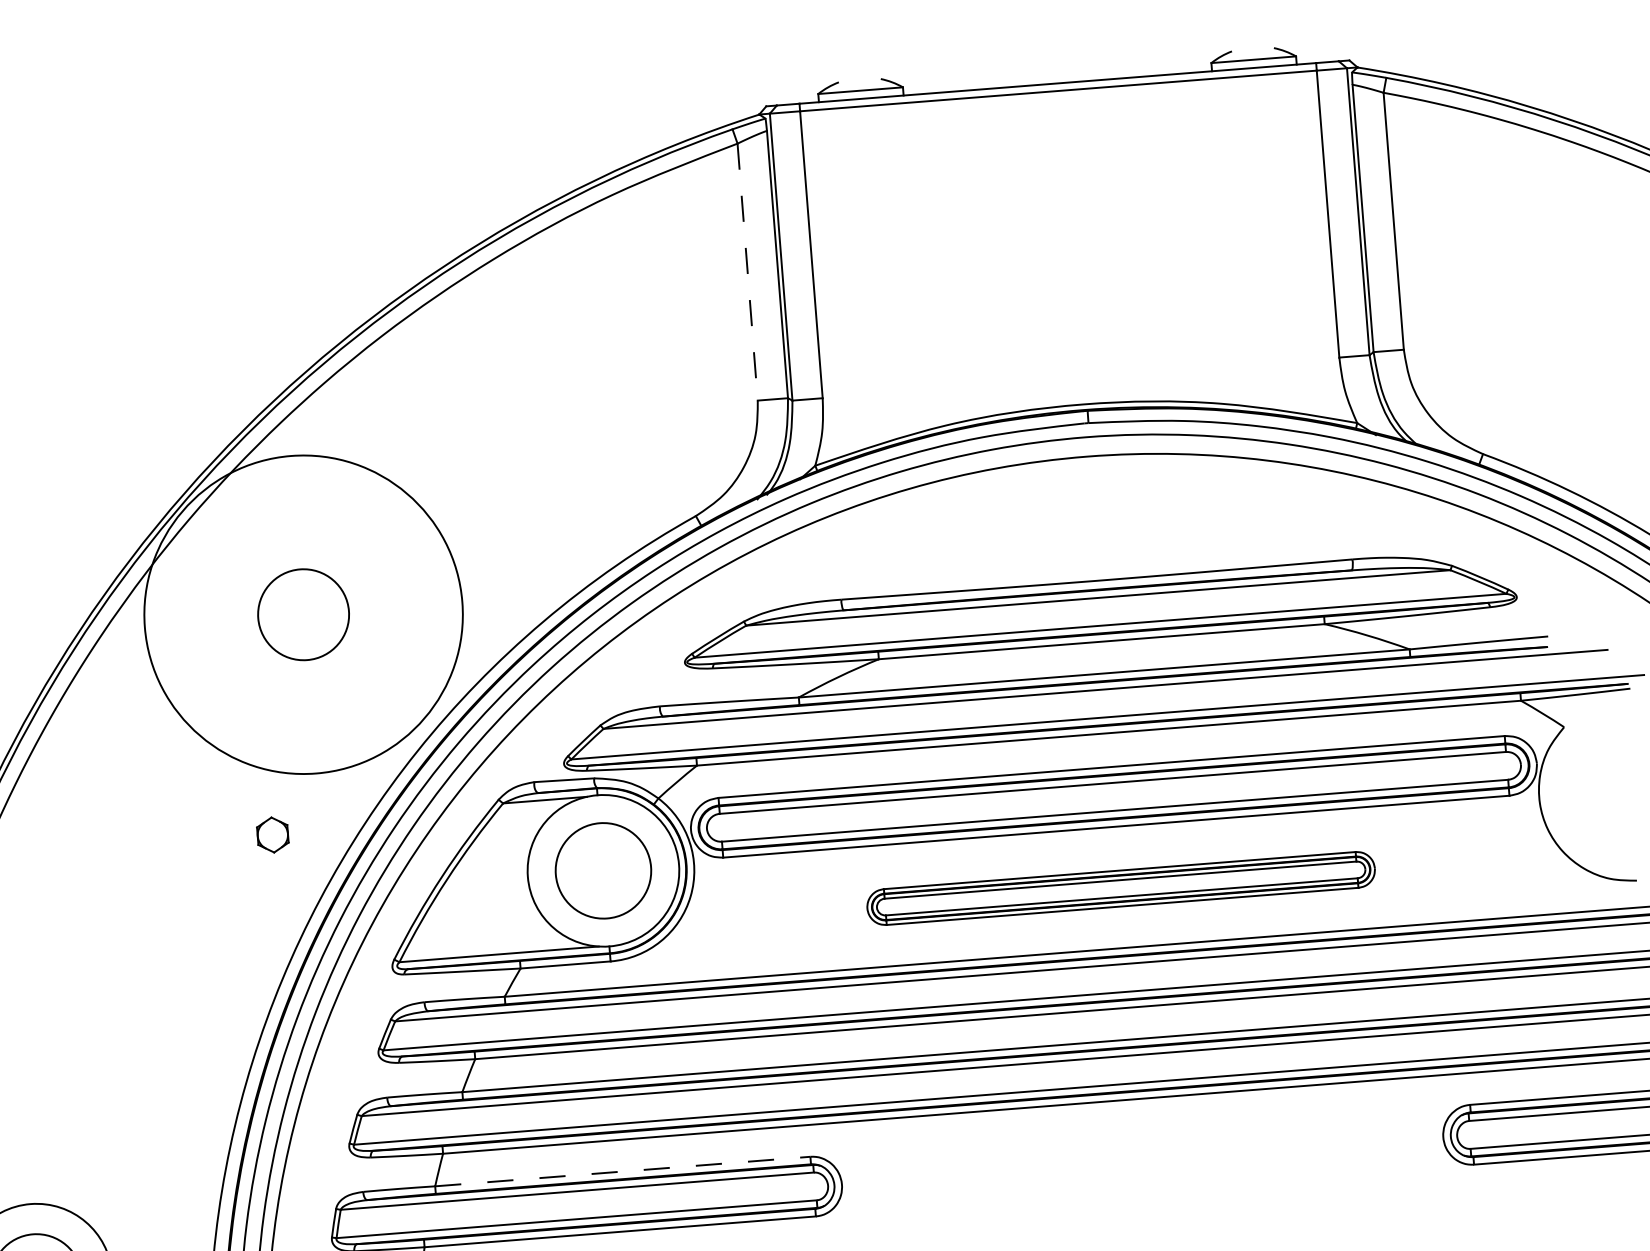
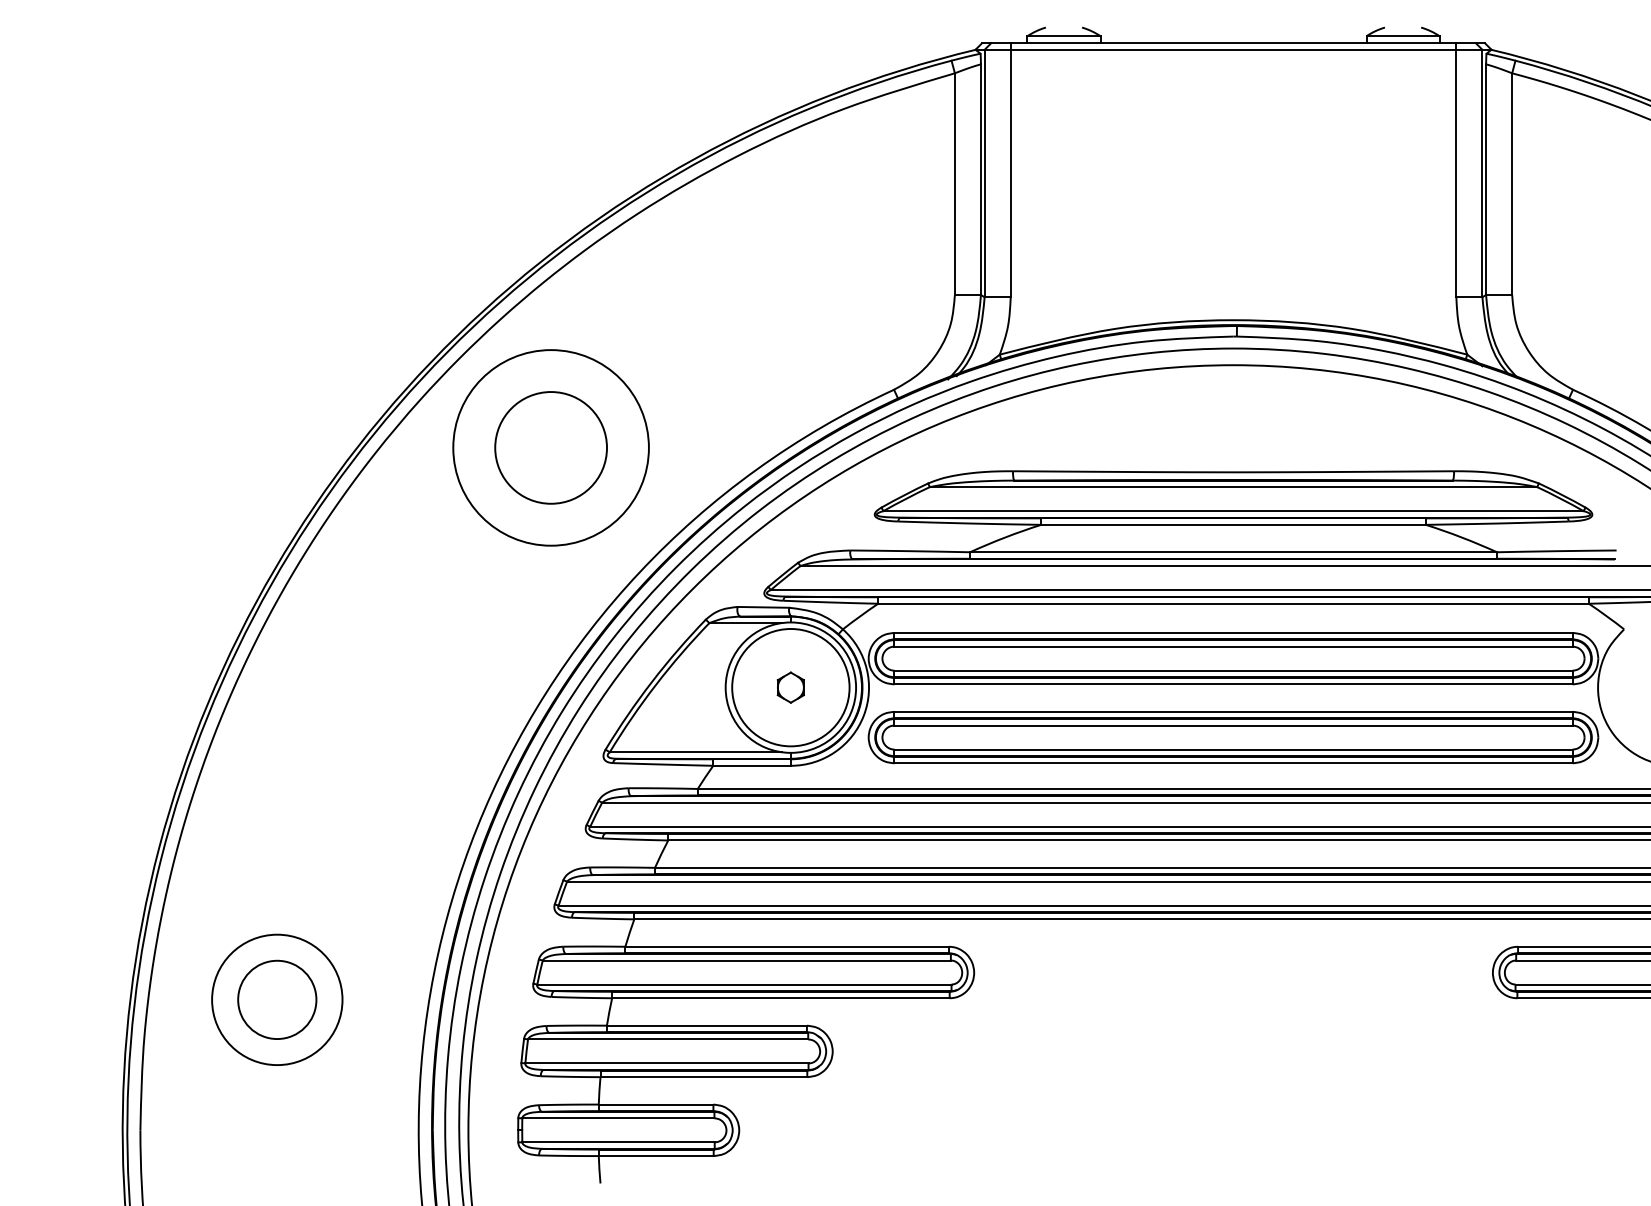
line: (747, 272) -> (954, 184), dashed -> solid
circle: (302, 614) -> (550, 447), size x0.71
circle: (304, 614) -> (551, 447), size x1.43
part: (272, 834) -> (790, 687), moved
circle: (603, 870) -> (790, 687), size x1.43
part: (1121, 888) -> (1233, 737), size x1.67
line: (623, 1171) -> (787, 946), dashed -> solid

